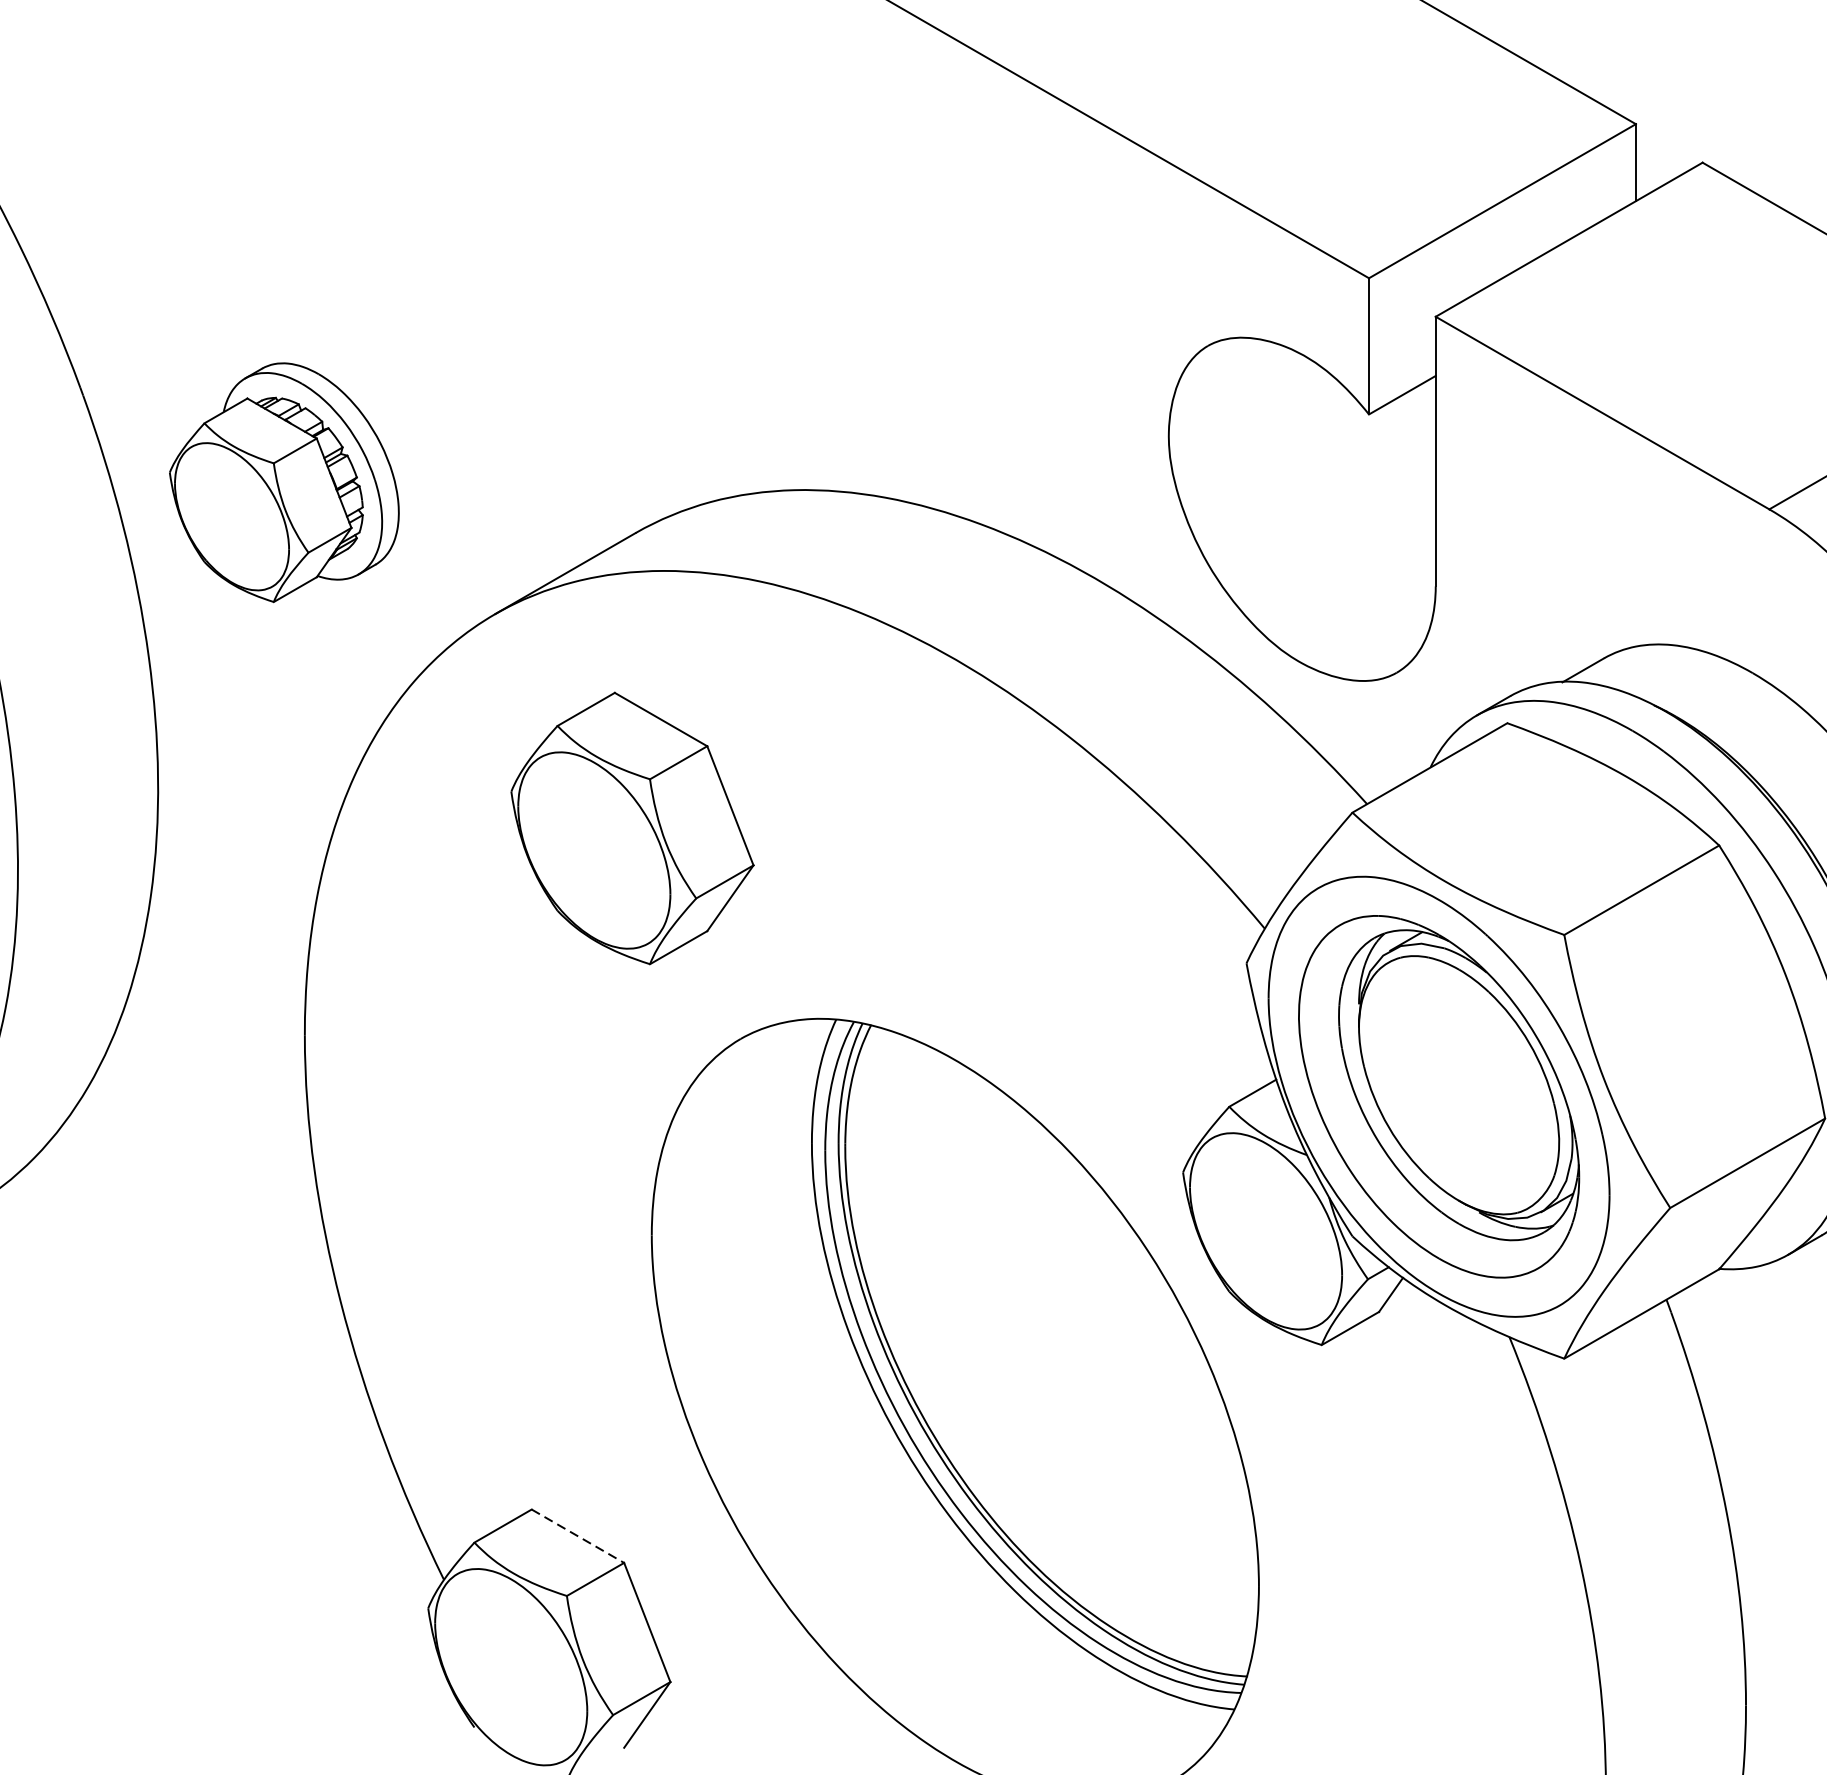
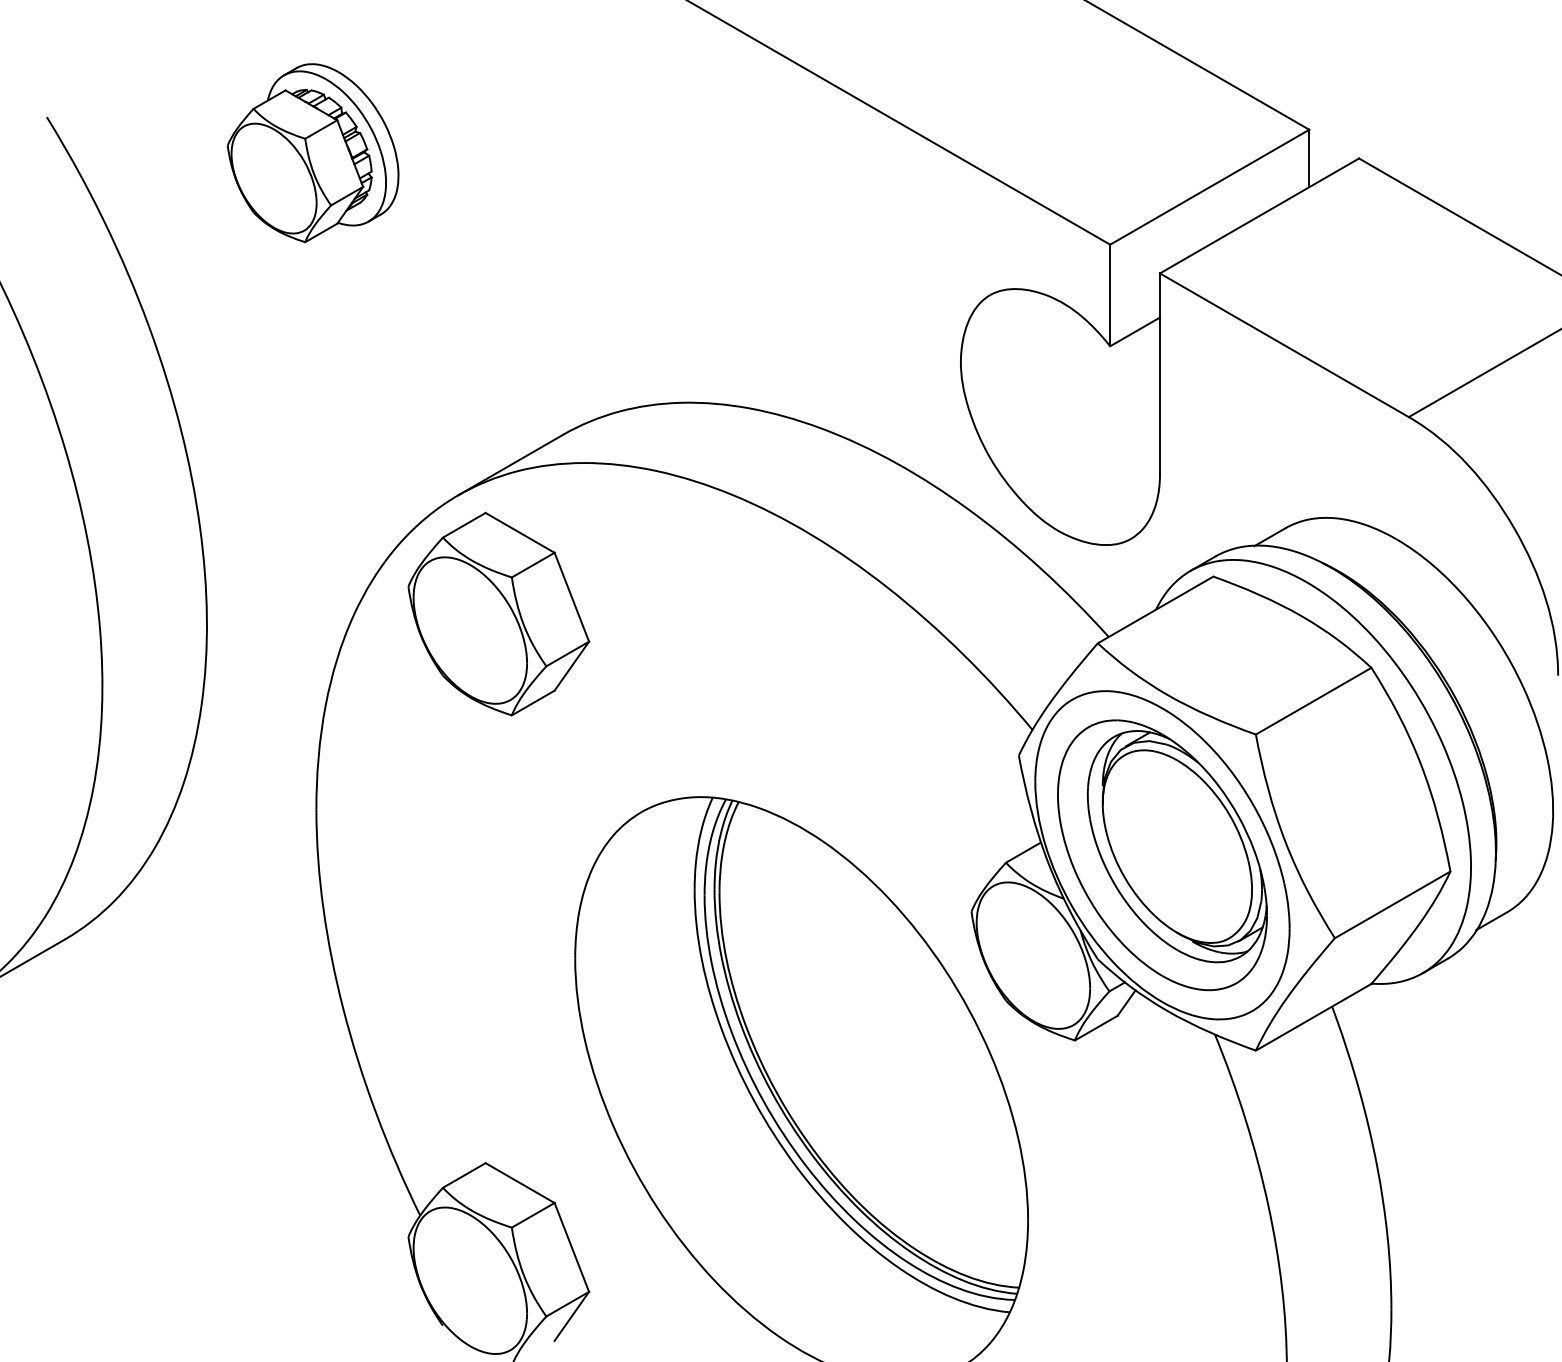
part: (283, 483) -> (312, 153), moved
part: (632, 827) -> (498, 613), moved
line: (578, 1536) -> (520, 1183), dashed -> solid

